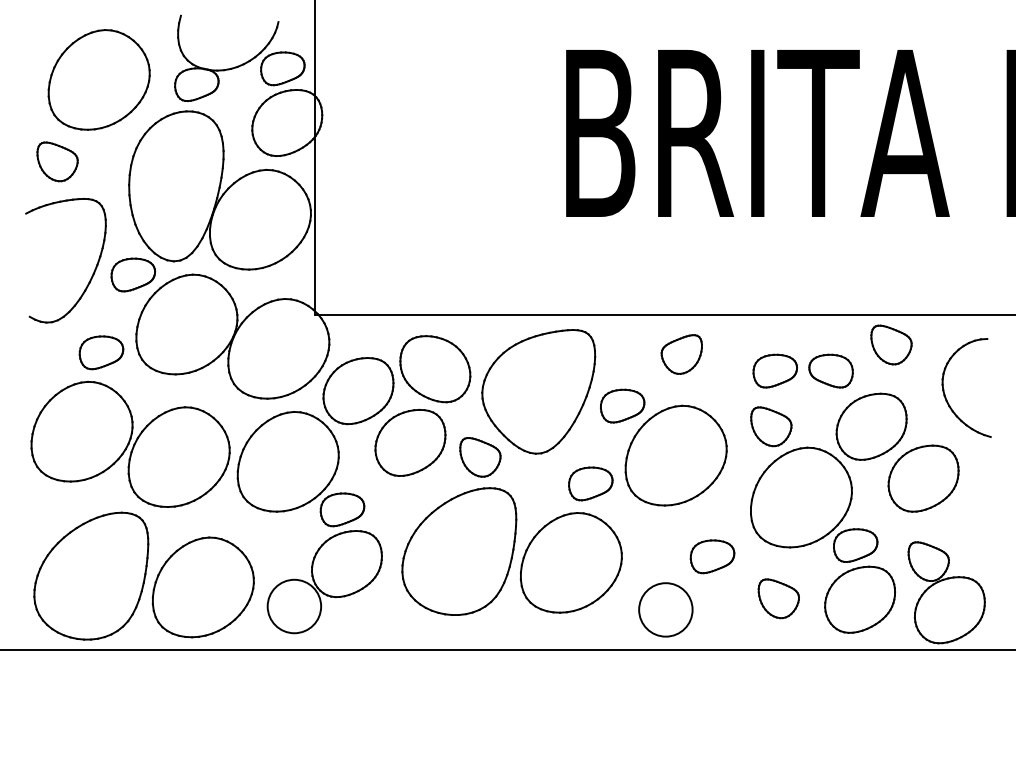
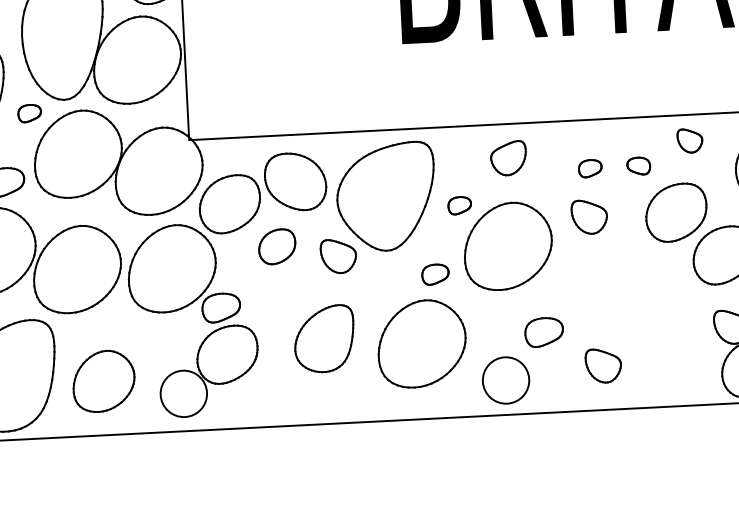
part: (133, 274) -> (29, 113), size x0.6
part: (891, 344) -> (690, 140), size x0.7
part: (774, 370) -> (589, 168), size x0.6
part: (830, 370) -> (638, 165), size x0.6
part: (622, 405) -> (459, 205), size x0.6
part: (410, 442) -> (277, 246), size x0.6
part: (590, 483) -> (435, 274), size x0.7
part: (822, 539) -> (638, 312), removed
part: (459, 551) -> (324, 338), size x0.6
part: (202, 587) -> (103, 381), size x0.7

